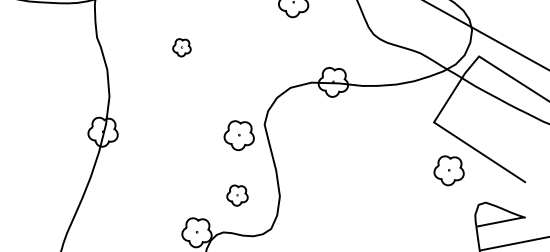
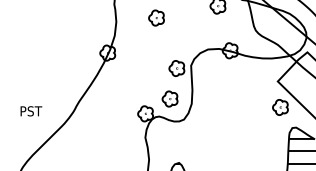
part: (181, 46) -> (156, 17), size x1.67
part: (235, 194) -> (169, 98), size x1.43

